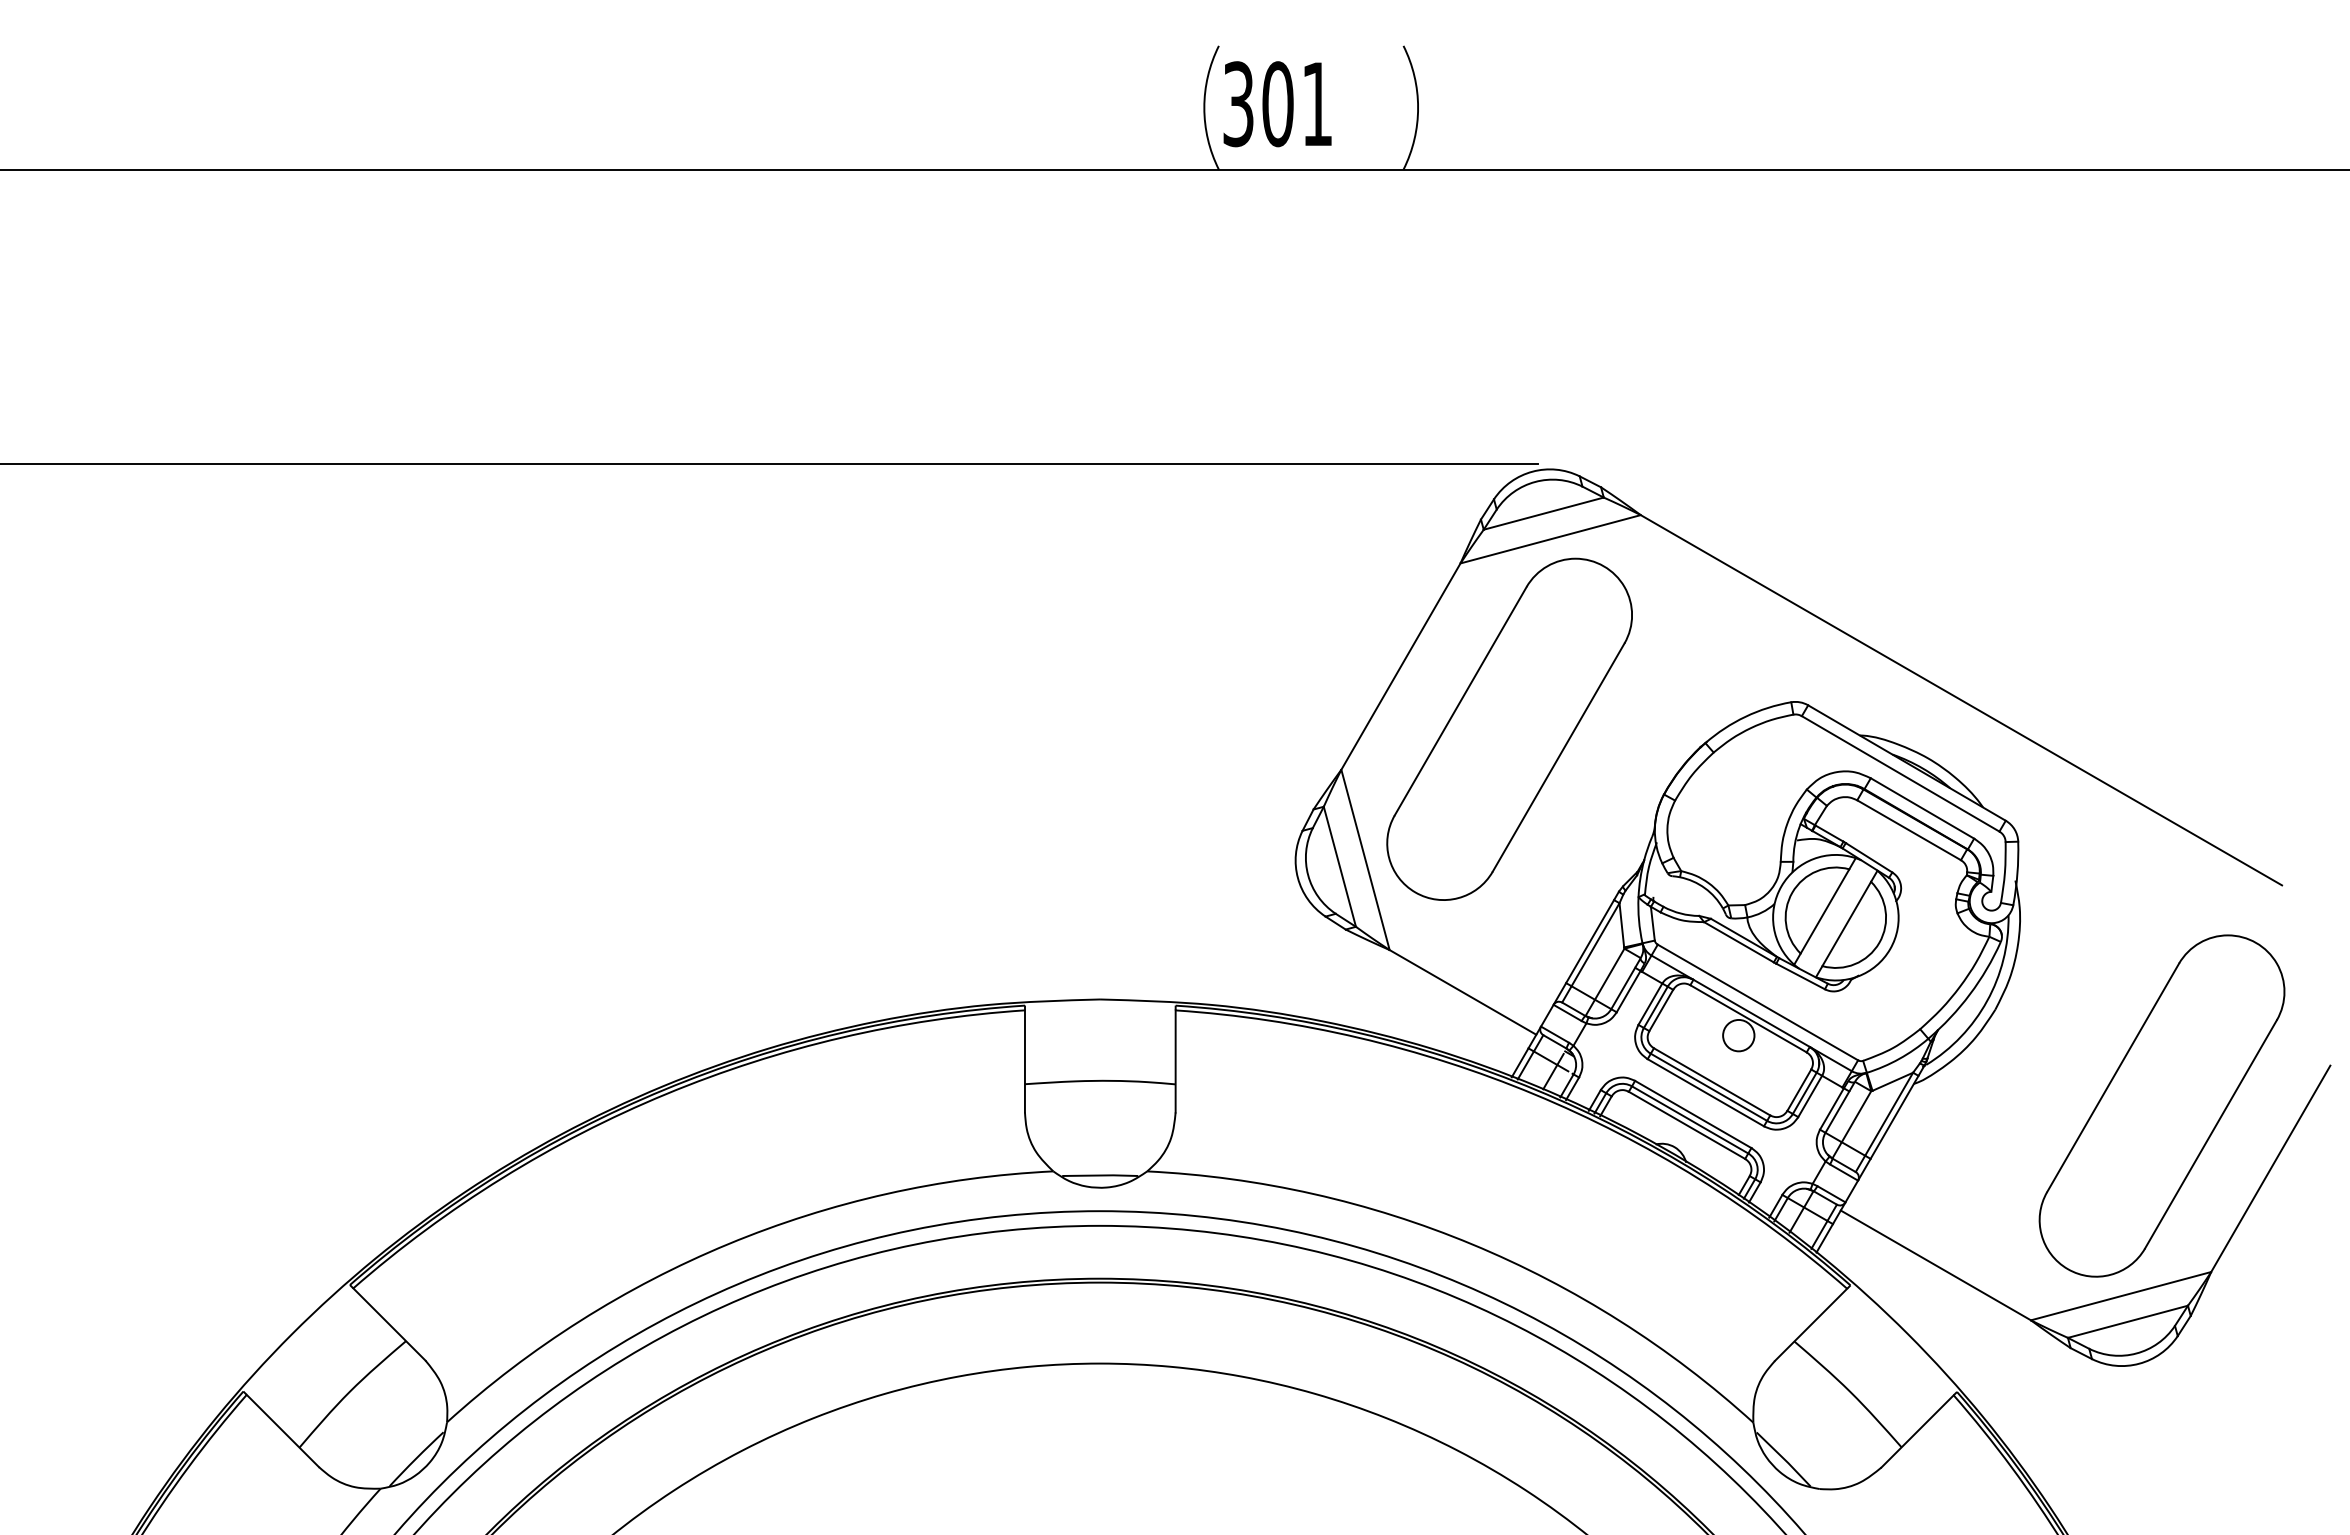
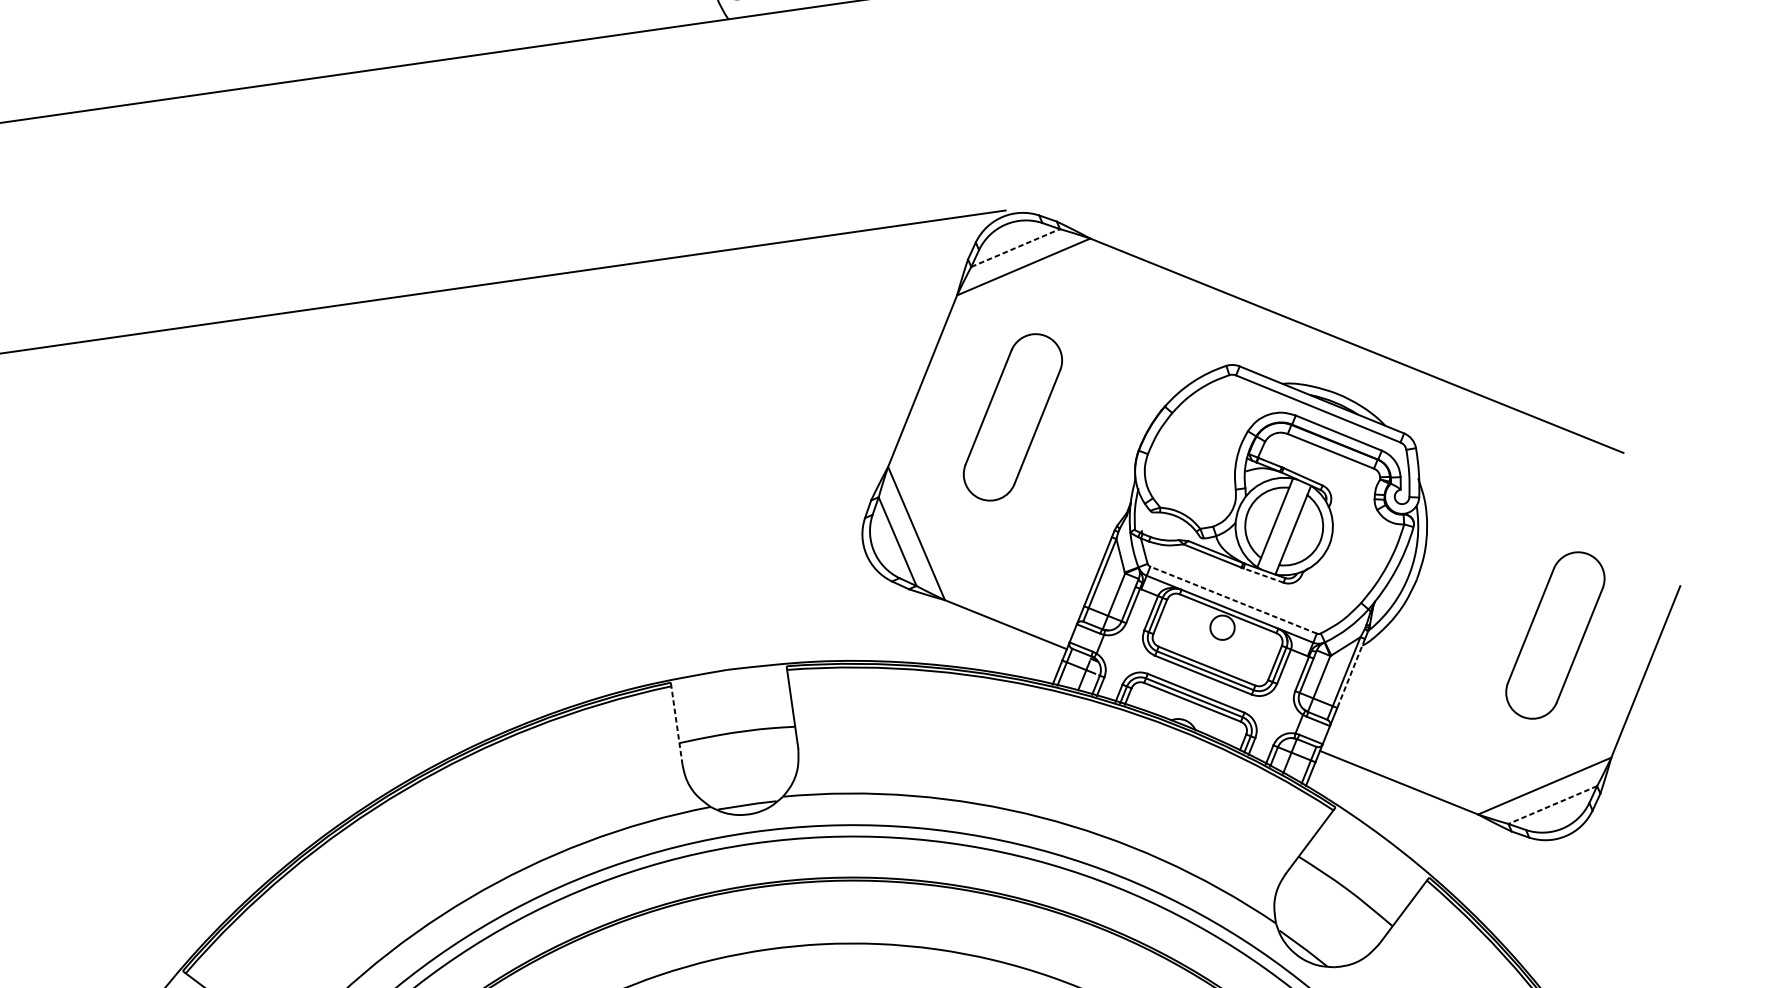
line: (1544, 513) -> (1016, 247), solid -> dashed
part: (1509, 728) -> (1012, 416), size x0.6
line: (1800, 976) -> (1263, 575), solid -> dashed
line: (1757, 1002) -> (1233, 600), solid -> dashed
line: (1024, 1060) -> (676, 724), solid -> dashed
part: (2161, 1105) -> (1554, 635), size x0.6
line: (1894, 1117) -> (1351, 673), solid -> dashed
line: (2127, 1321) -> (1552, 804), solid -> dashed

